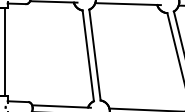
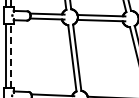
line: (4, 51) -> (11, 55), solid -> dashed

